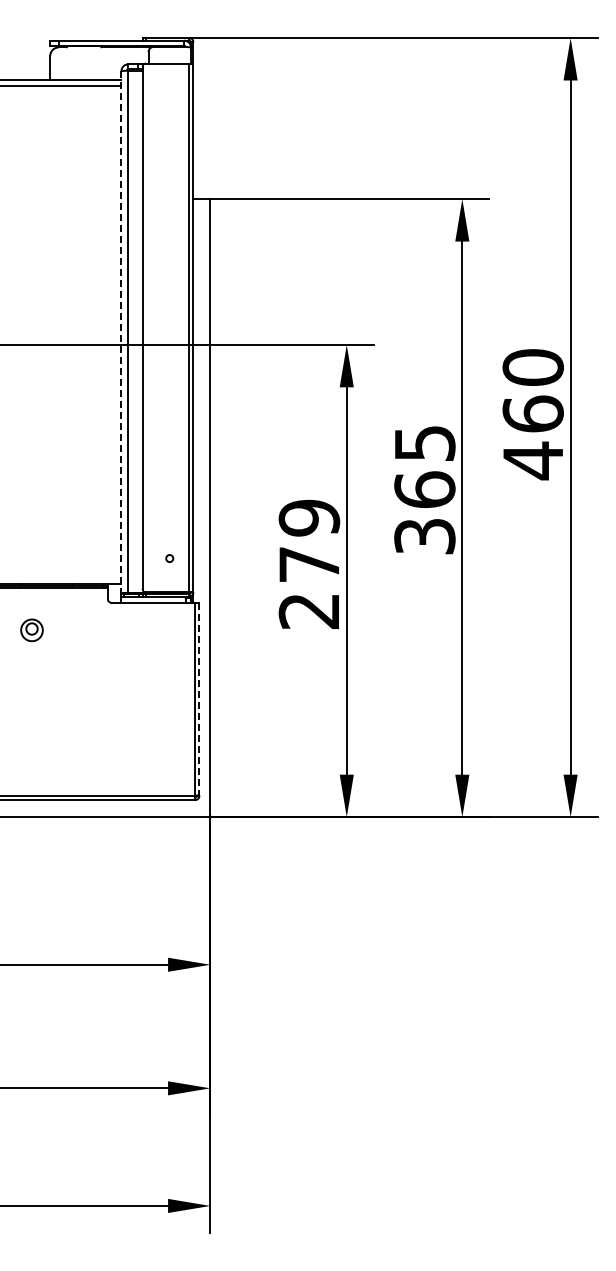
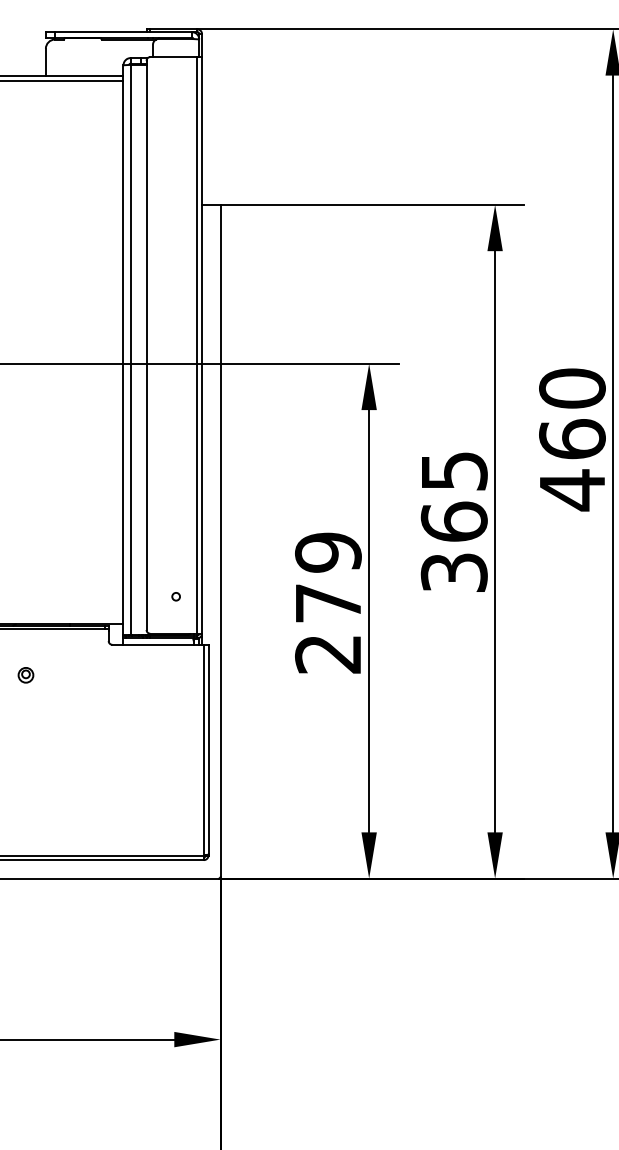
line: (121, 332) -> (123, 350), dashed -> solid
part: (31, 630) -> (25, 675), size x0.62
line: (199, 699) -> (208, 750), dashed -> solid

